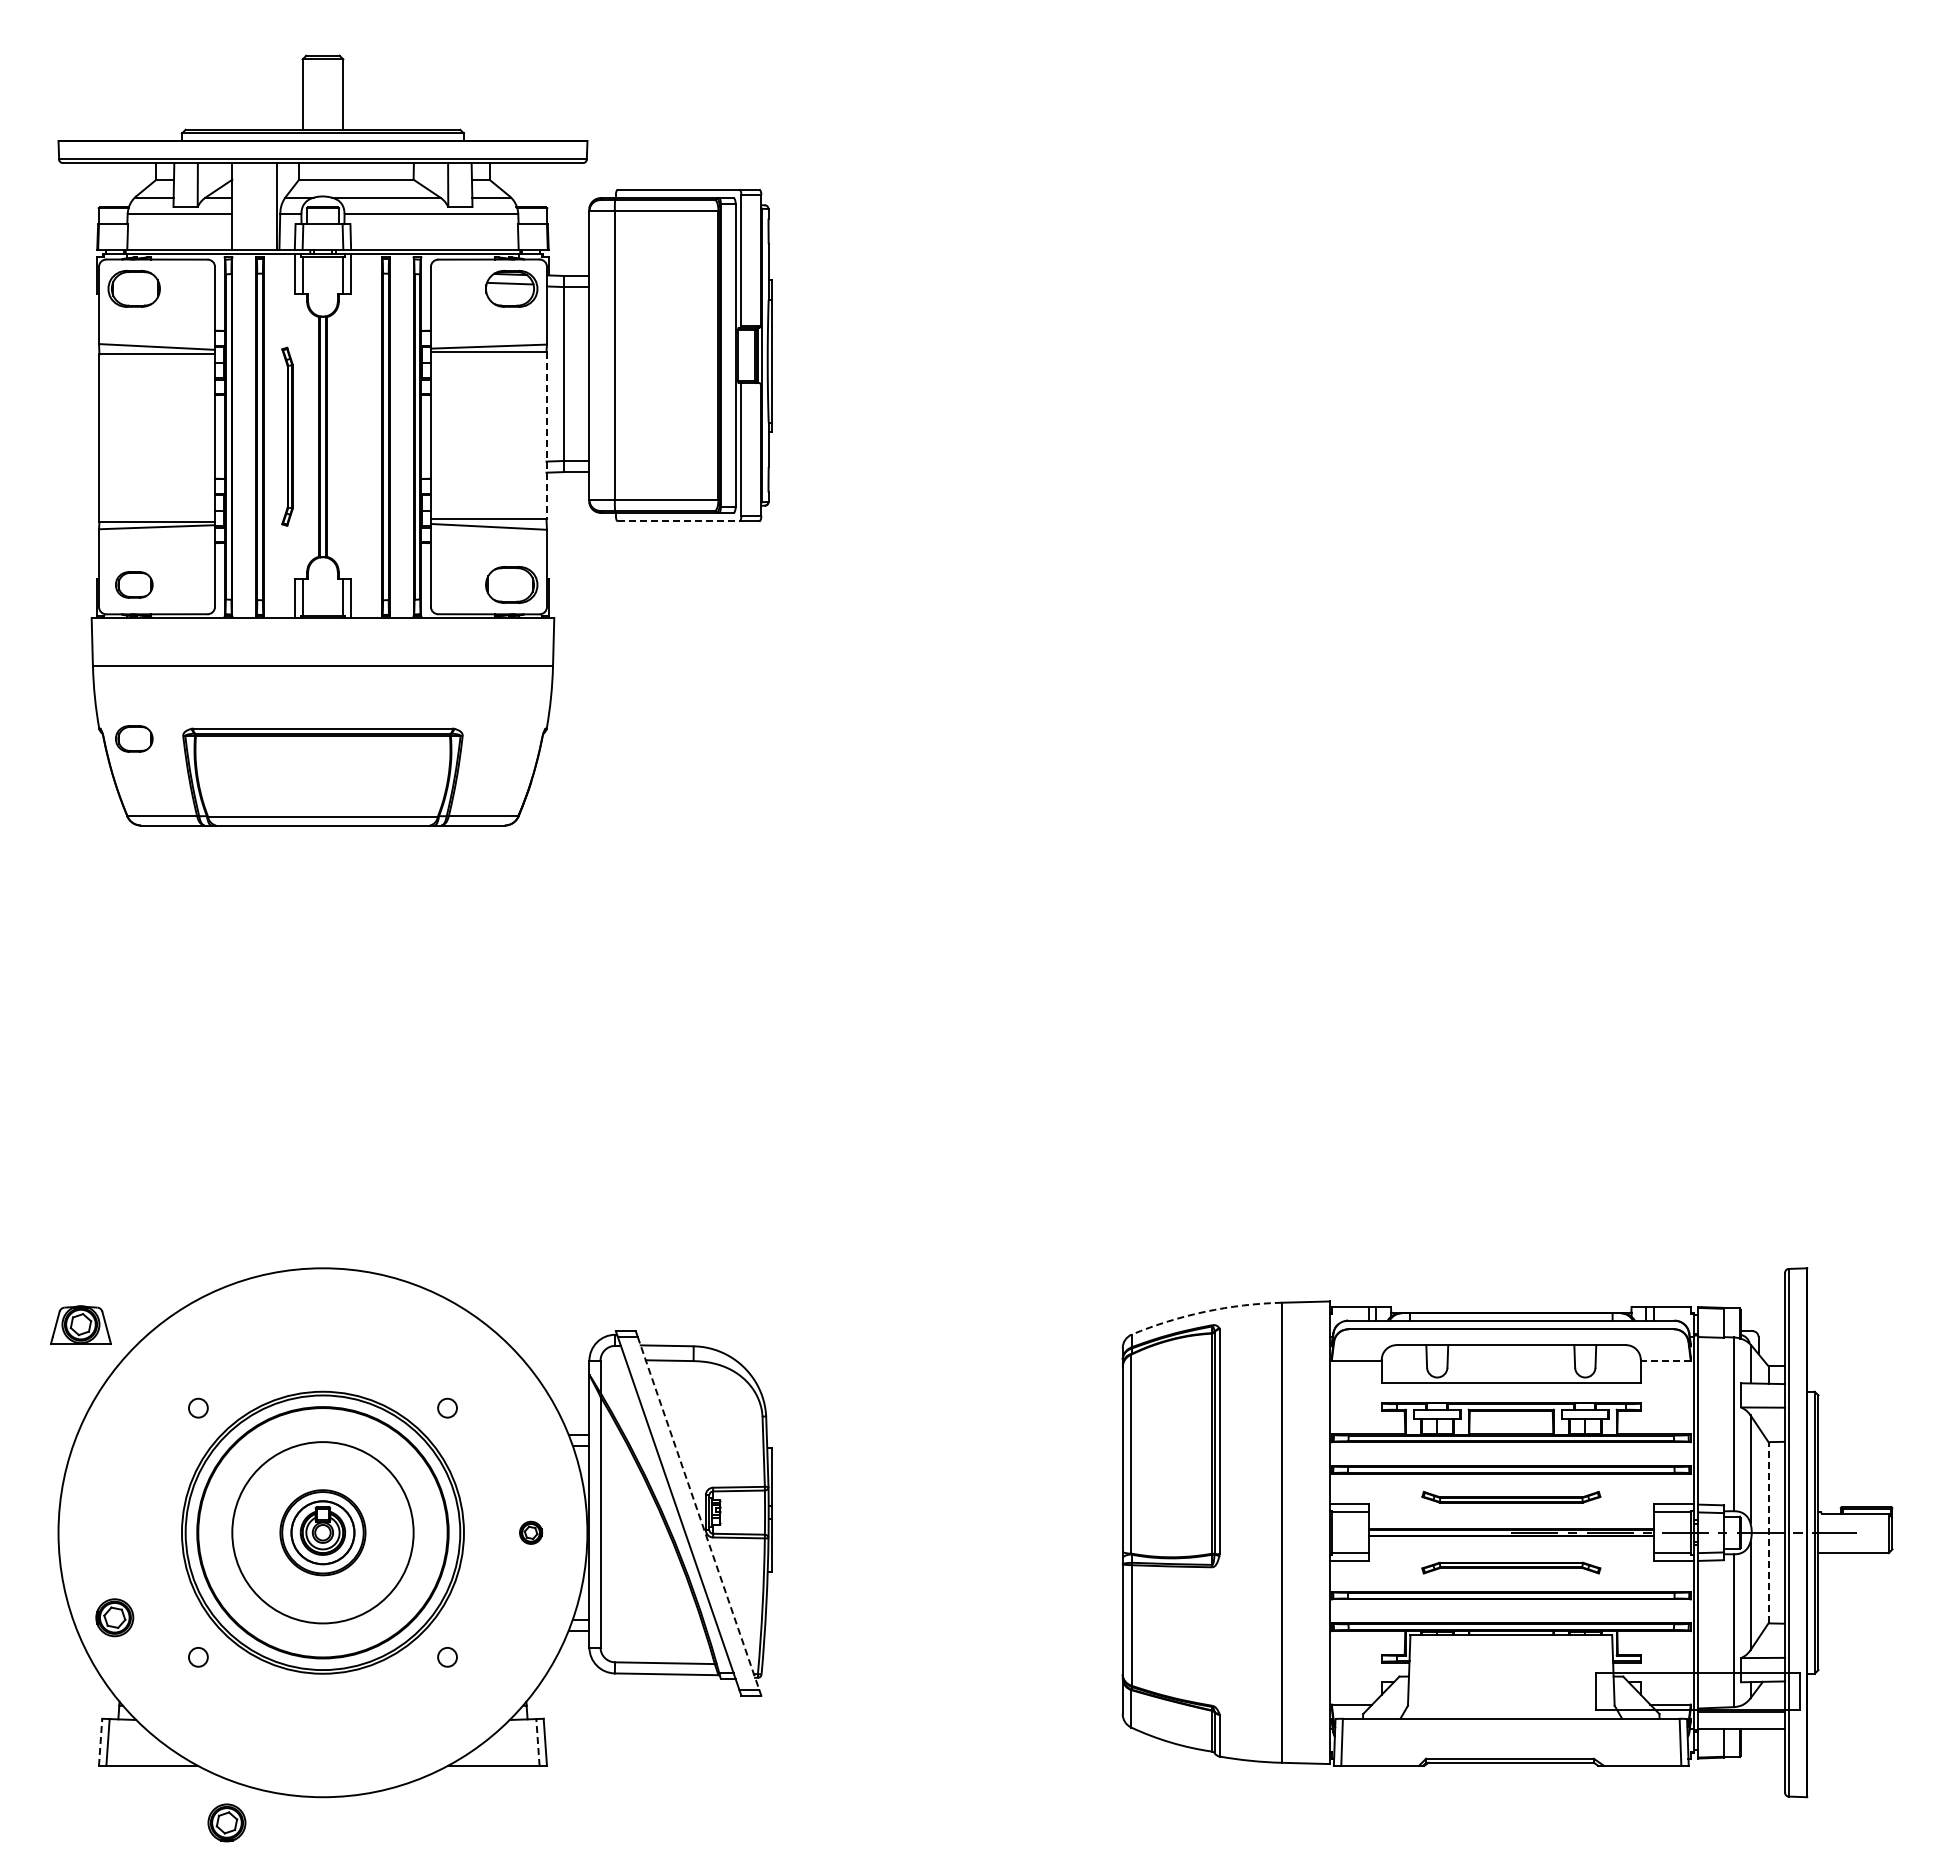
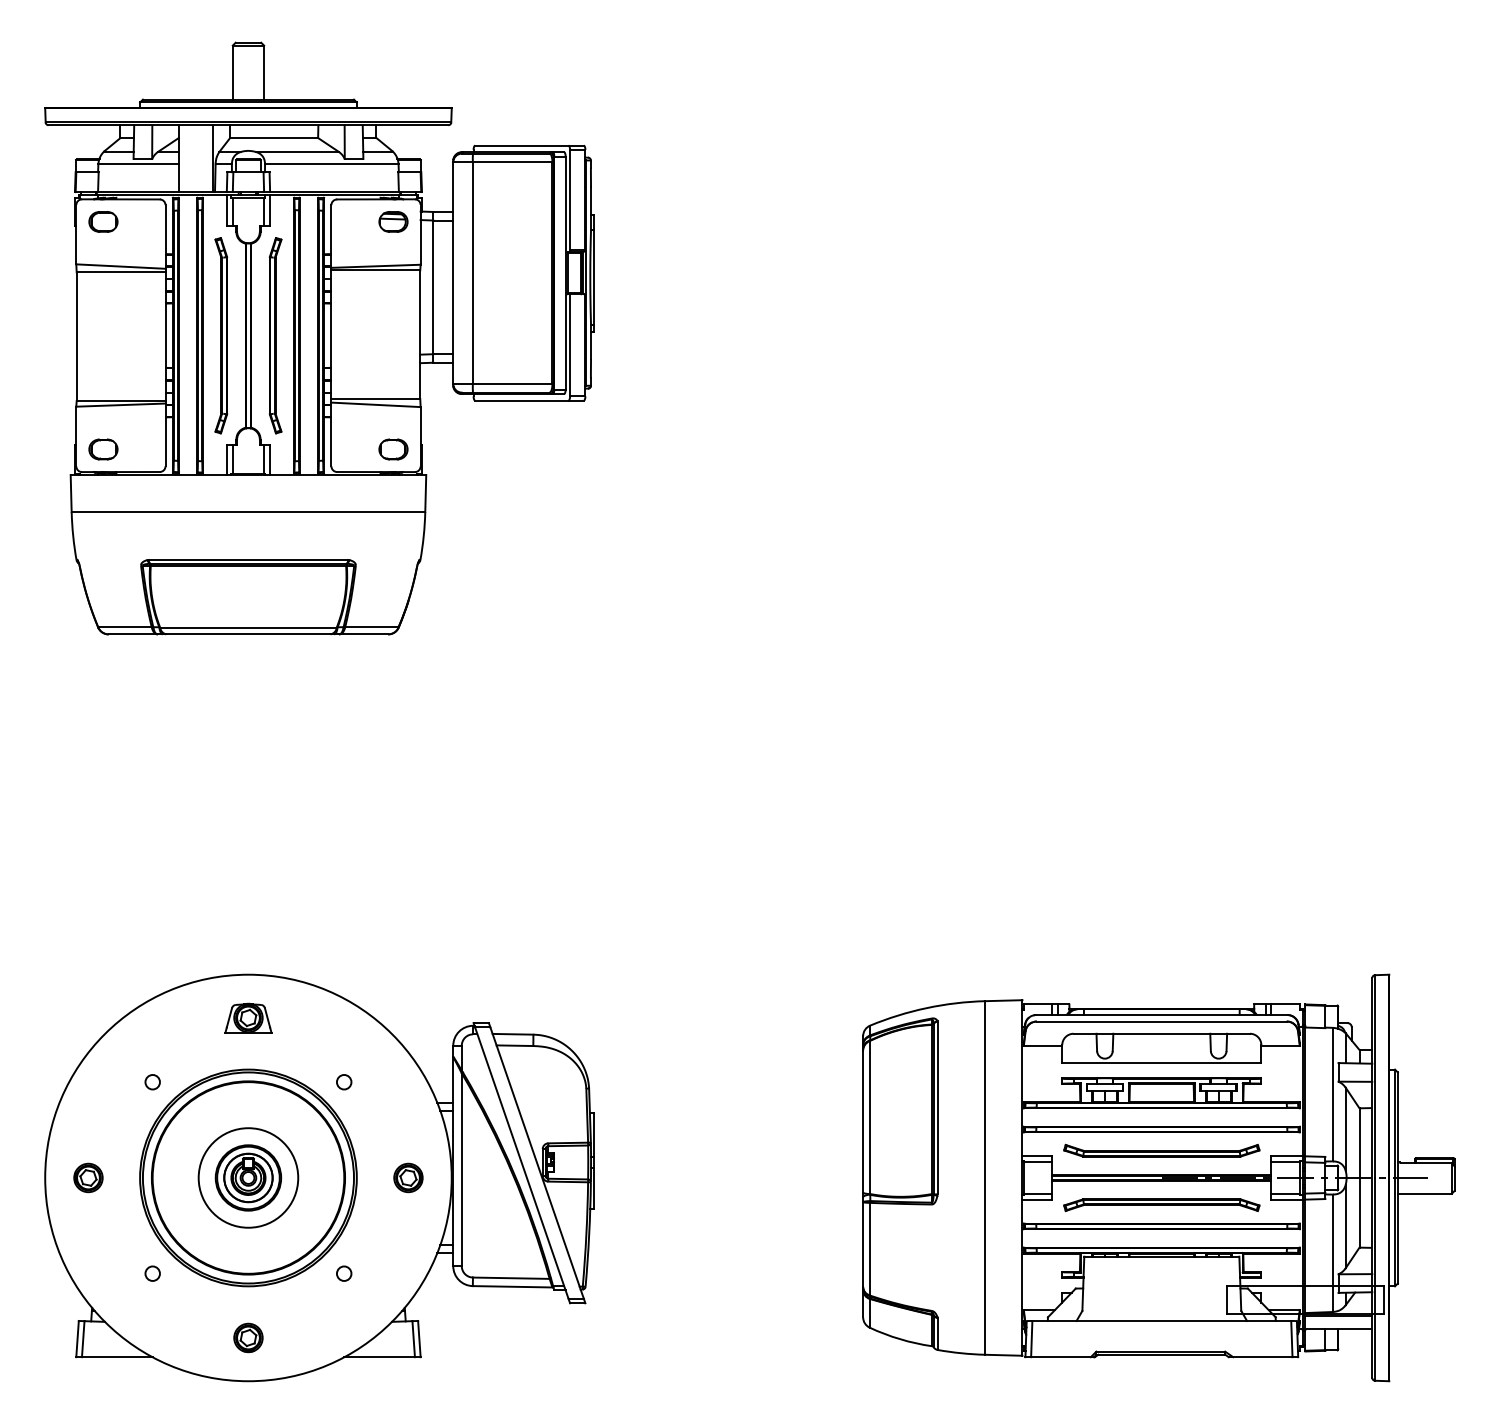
part: (134, 288) -> (103, 221), size x0.71
part: (511, 288) -> (393, 221), size x0.71
line: (546, 435) -> (420, 334), dashed -> solid
part: (287, 436) -> (221, 335), size x1.43
part: (357, 436) -> (275, 335), added
line: (678, 521) -> (521, 400), dashed -> solid
part: (511, 584) -> (393, 449), size x0.71
part: (134, 738) -> (103, 567), removed
arc: (1205, 1311) -> (926, 1007), dashed -> solid
part: (80, 1324) -> (248, 1017), moved
line: (1665, 1360) -> (1280, 1045), dashed -> solid
part: (1511, 1496) -> (1161, 1150), size x1.43
line: (698, 1513) -> (537, 1163), dashed -> solid
circle: (322, 1532) -> (248, 1177), size x0.71
part: (530, 1532) -> (407, 1177), size x1.67
line: (1768, 1532) -> (1359, 1177), dashed -> solid
part: (1511, 1567) -> (1161, 1204), size x1.43
part: (114, 1617) -> (88, 1177), moved
line: (537, 1741) -> (413, 1338), dashed -> solid
line: (100, 1742) -> (77, 1339), dashed -> solid
part: (226, 1822) -> (248, 1337), moved

